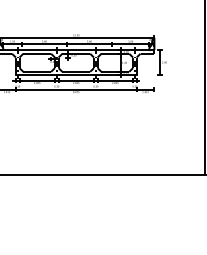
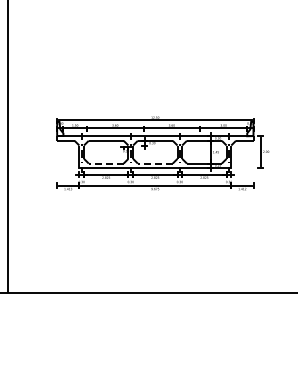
line: (36, 71) -> (105, 163), solid -> dashed
line: (75, 71) -> (154, 163), solid -> dashed

